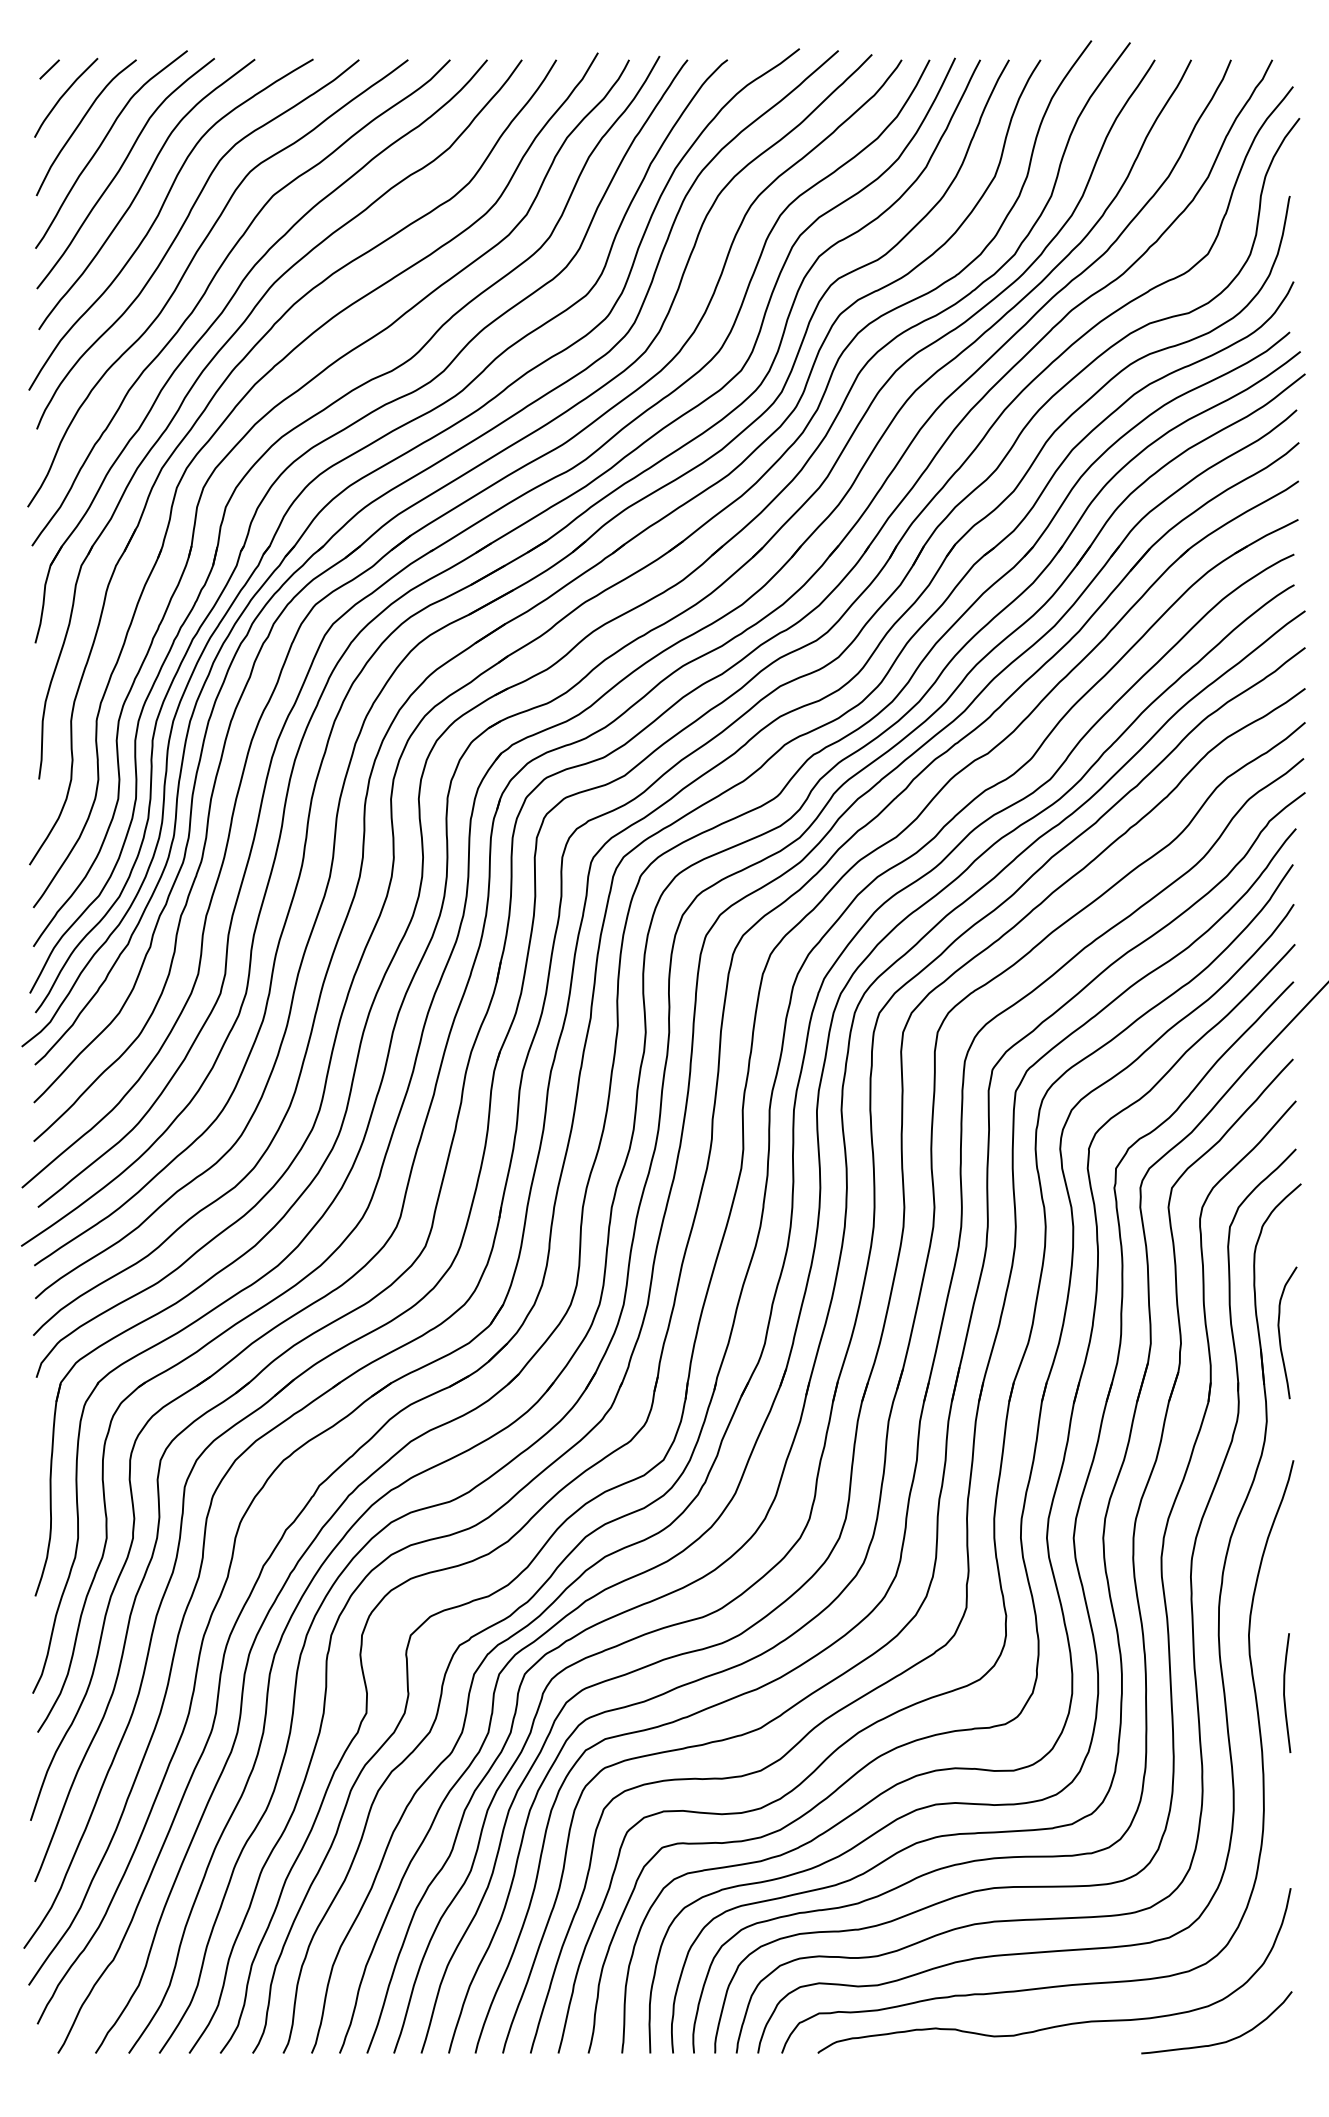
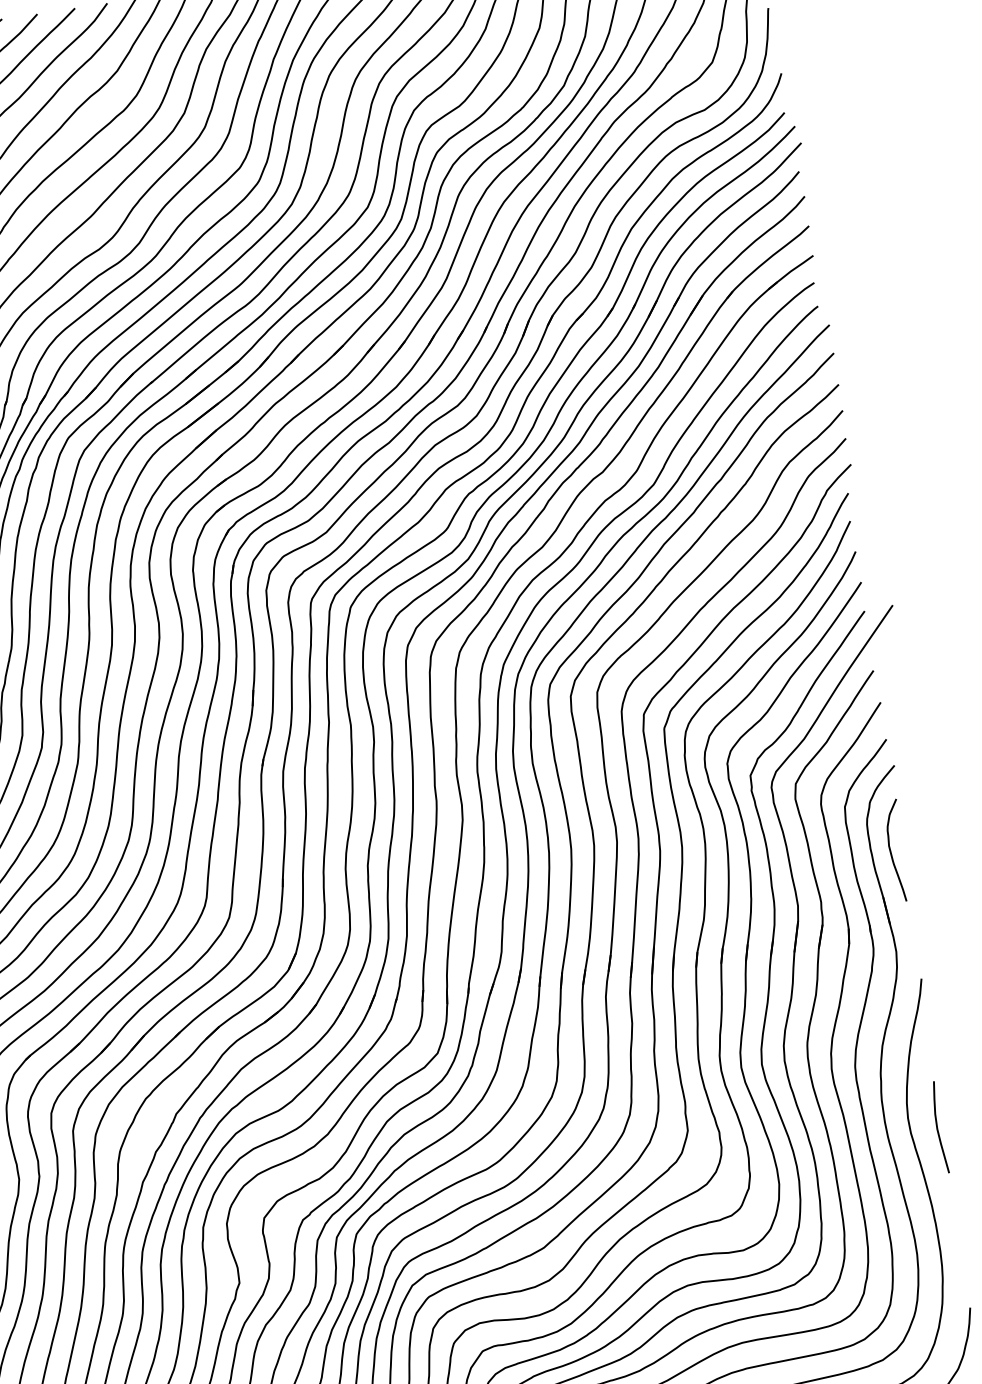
curve: (1280, 1333) -> (891, 852), moved
curve: (1284, 1692) -> (937, 1127), moved

